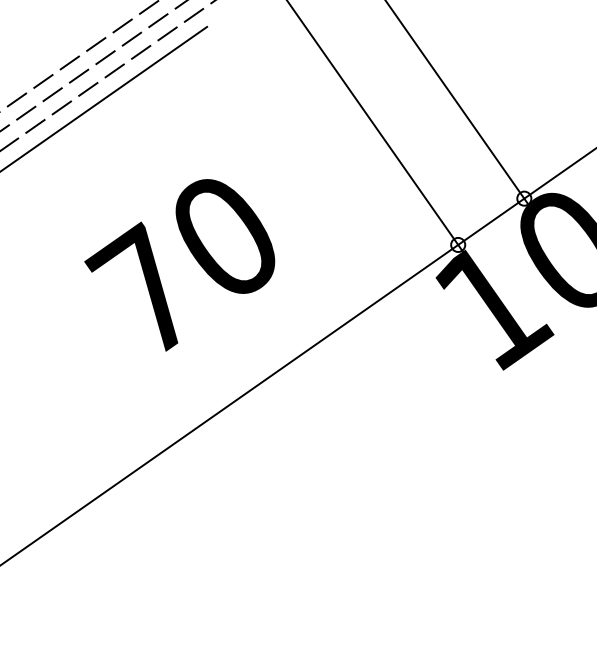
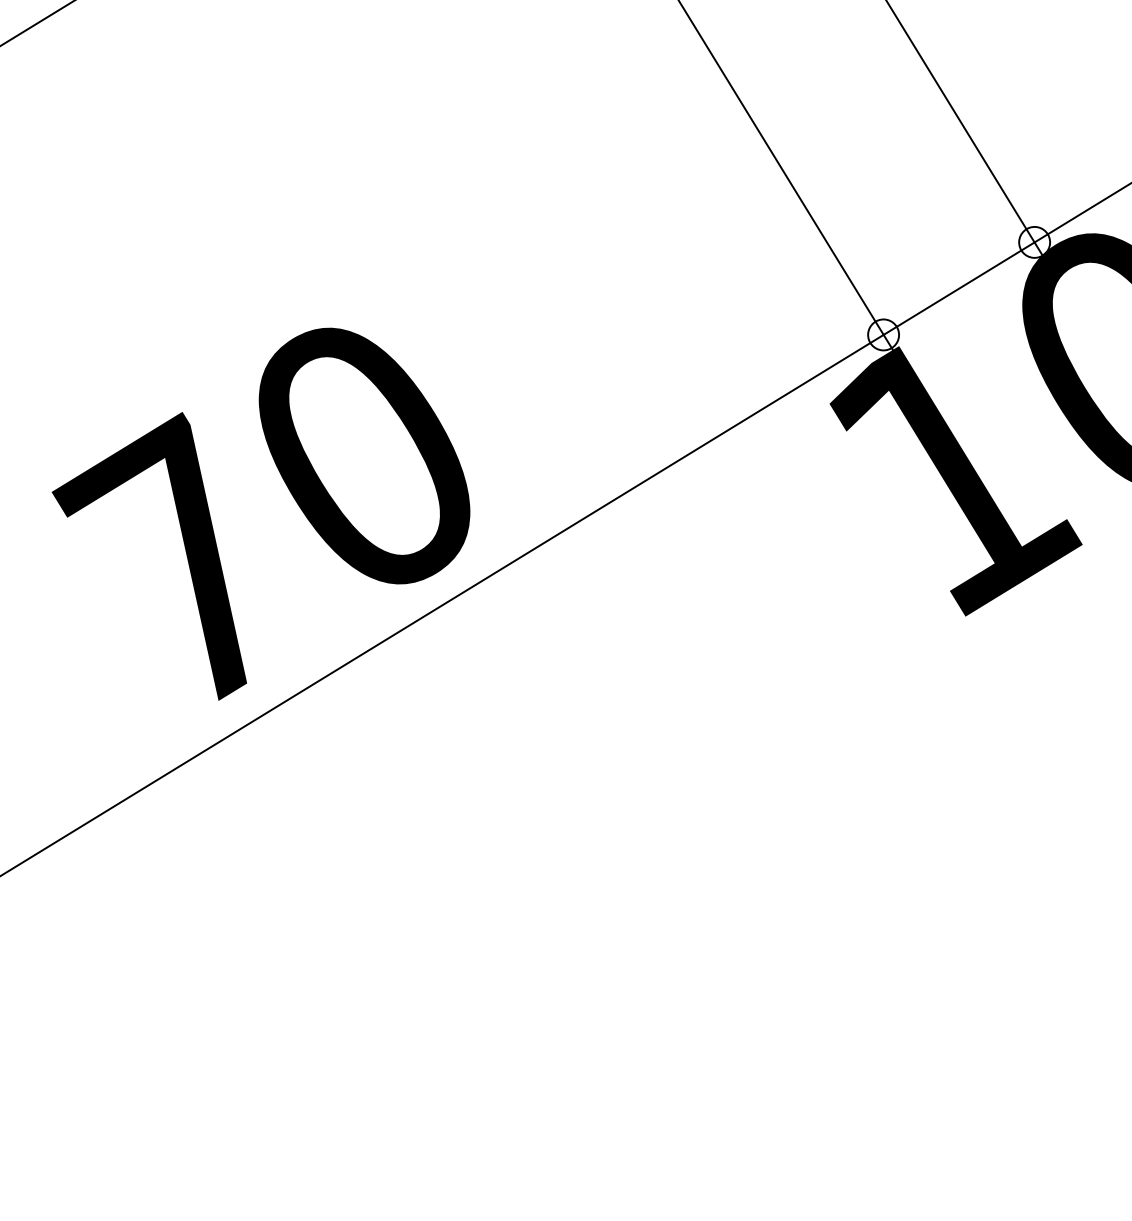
text: (179, 265) -> (260, 513), moved

